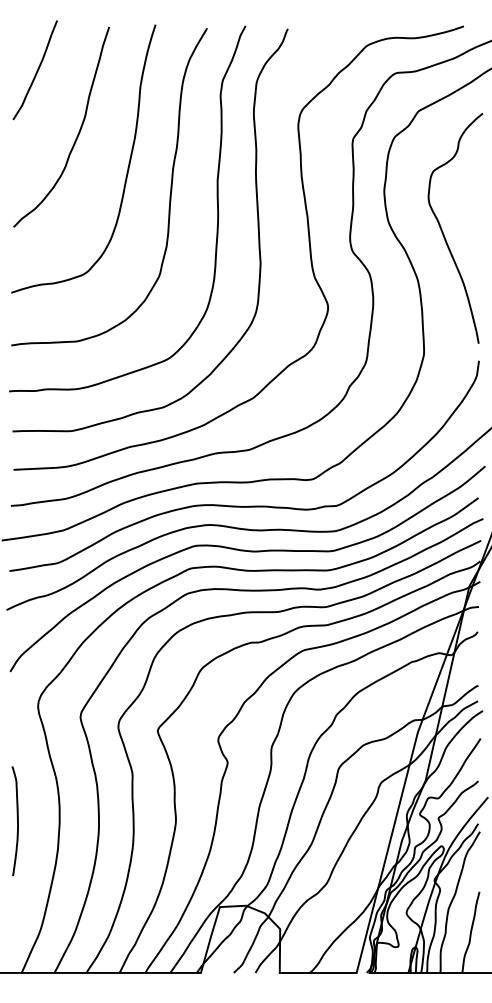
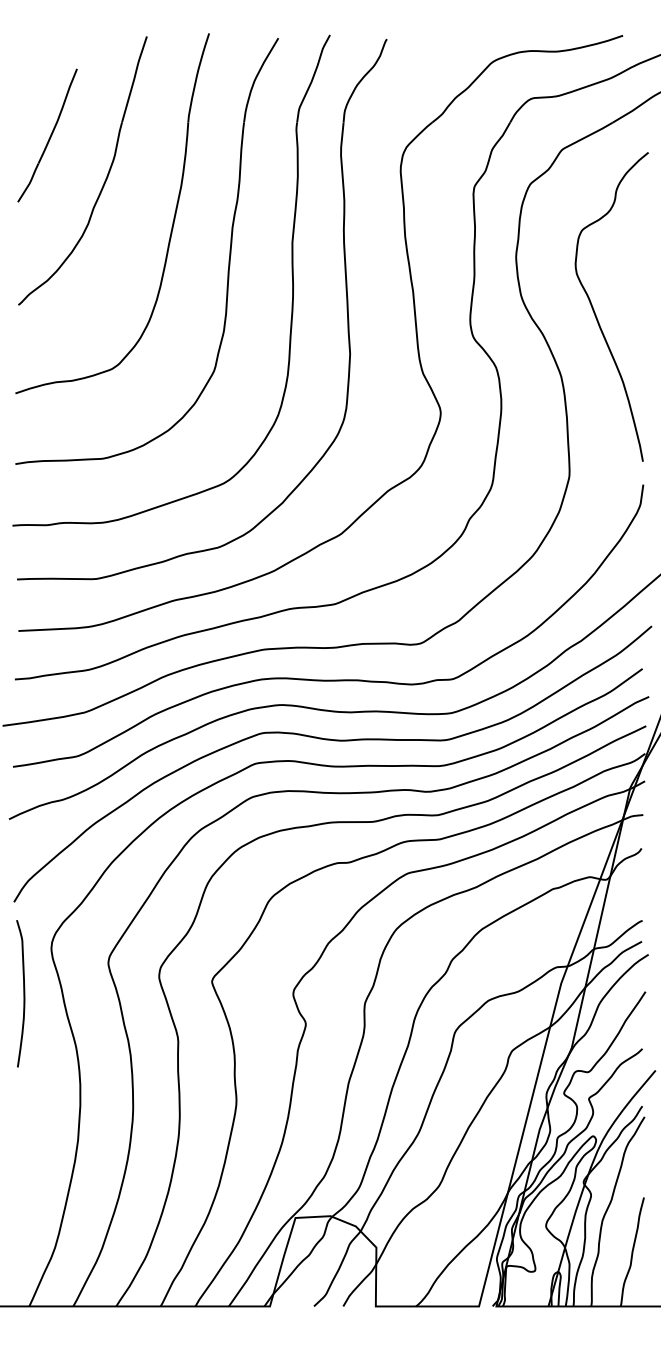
part: (35, 70) -> (47, 135), moved
curve: (17, 821) -> (23, 993), moved

